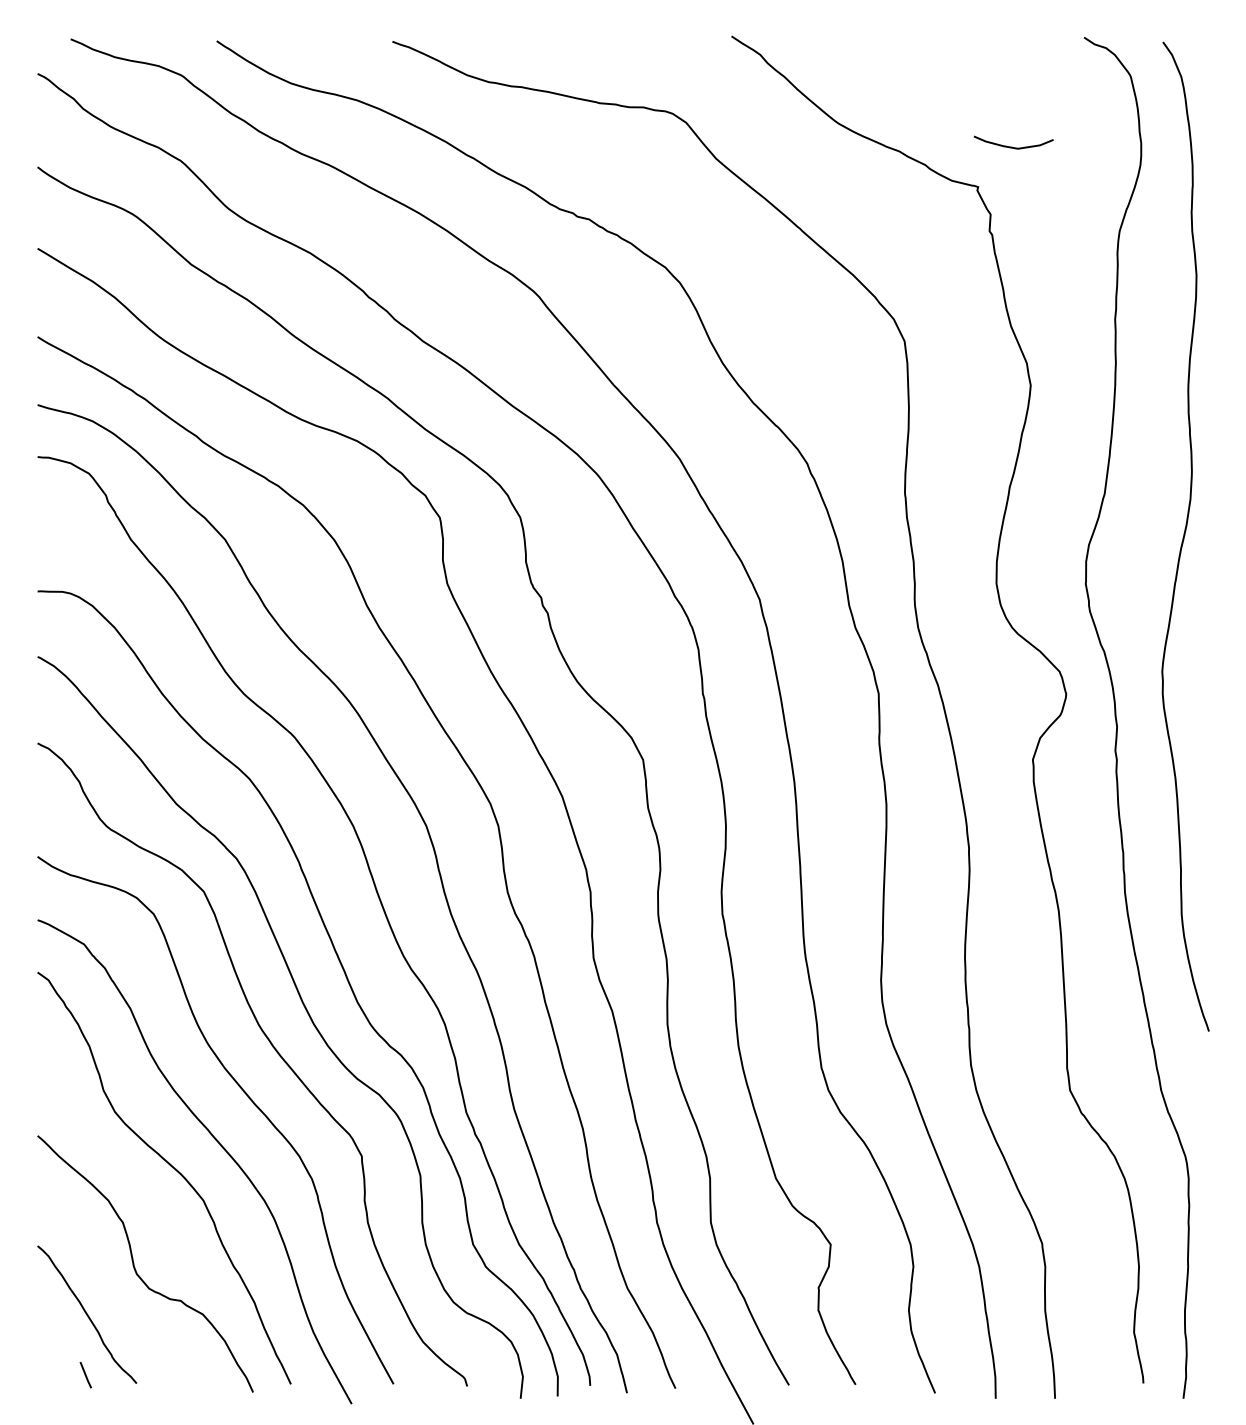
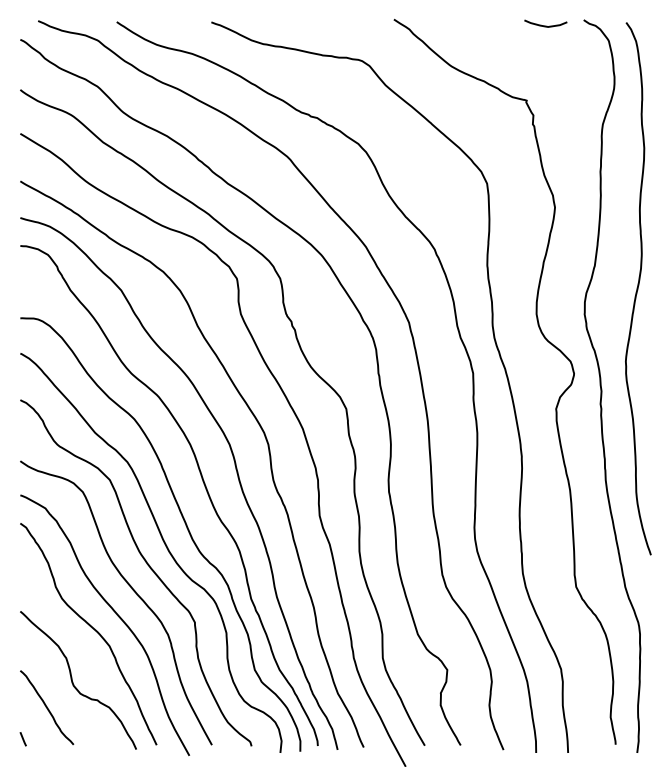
curve: (1013, 145) -> (545, 25), moved
line: (84, 1375) -> (22, 739), moved

